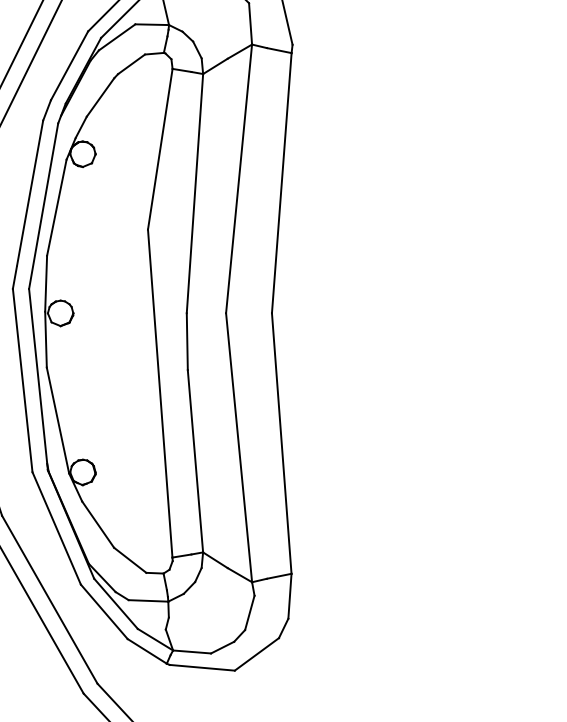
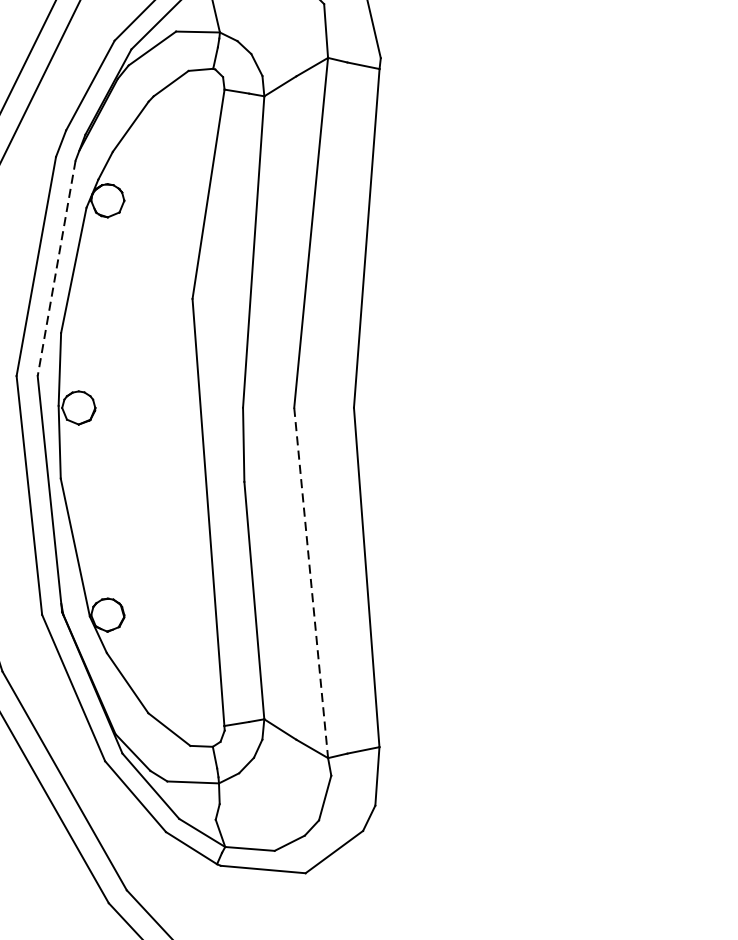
line: (43, 206) -> (56, 268), solid -> dashed
line: (239, 448) -> (311, 583), solid -> dashed

